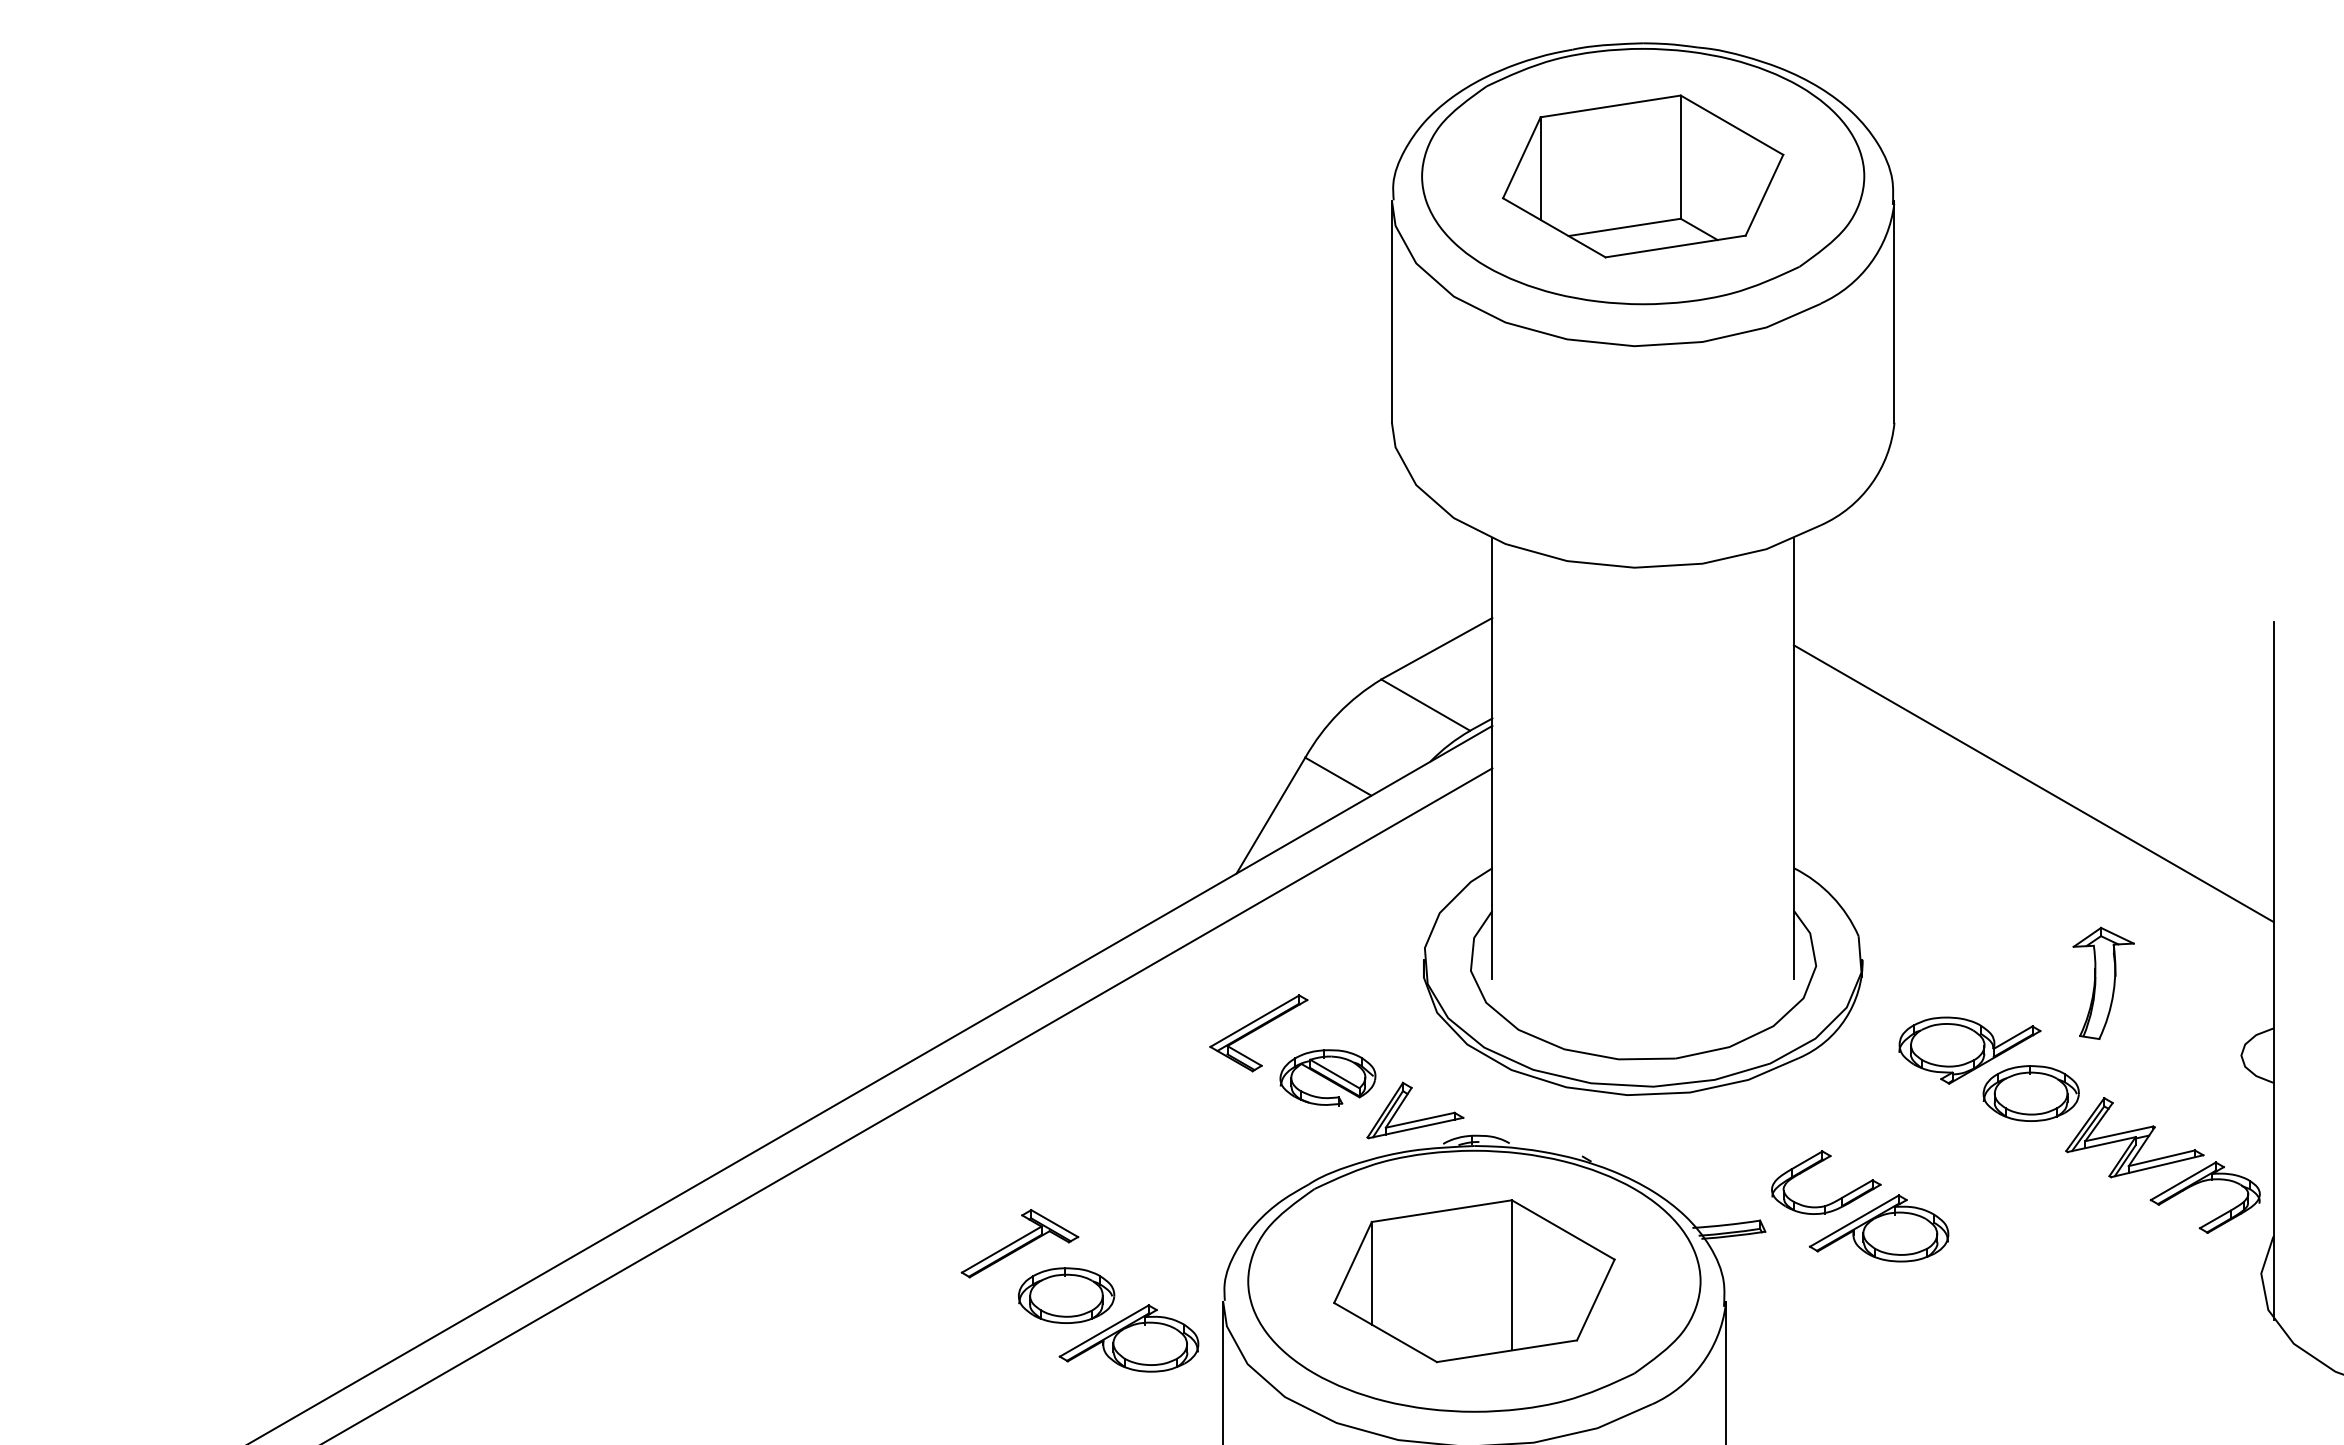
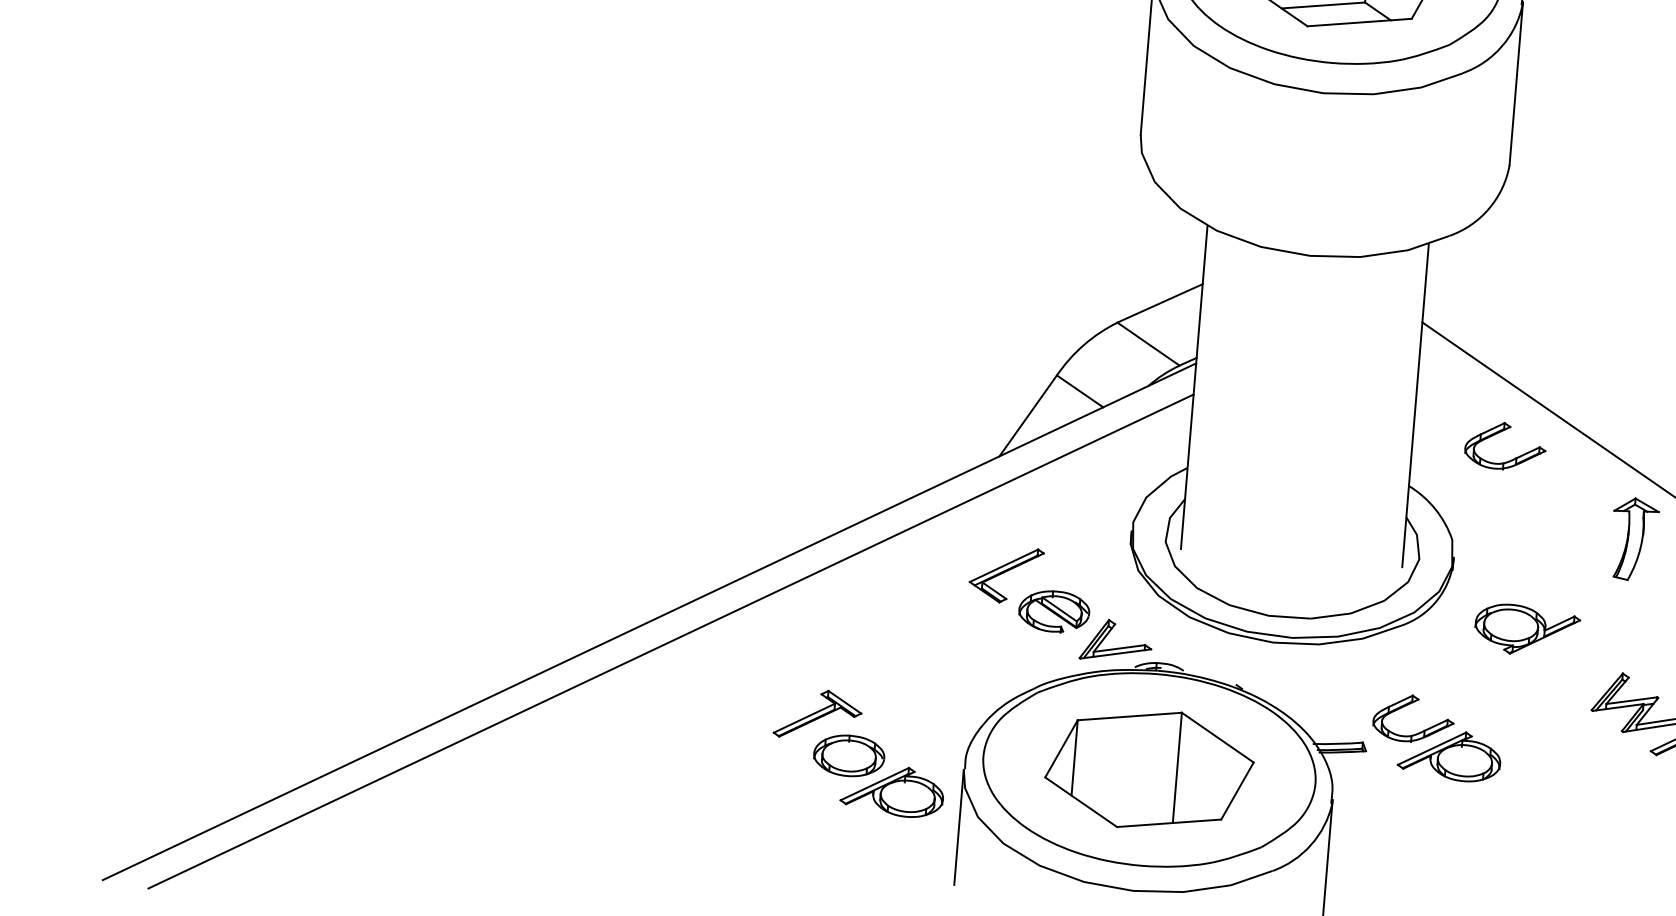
part: (1910, 786) -> (1499, 433), added
part: (2103, 982) -> (1634, 538), moved
part: (2030, 1093) -> (1568, 665), removed

